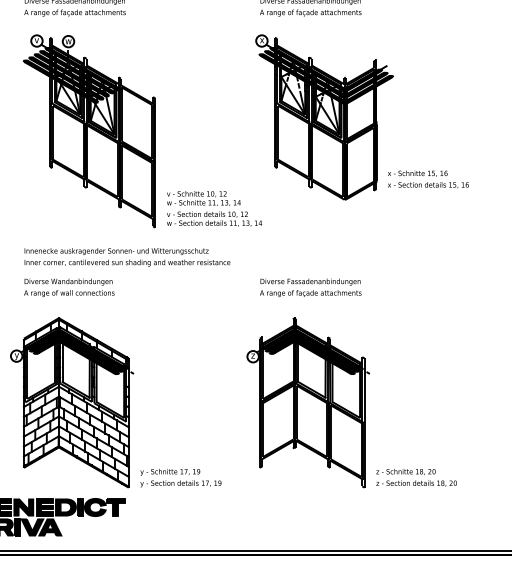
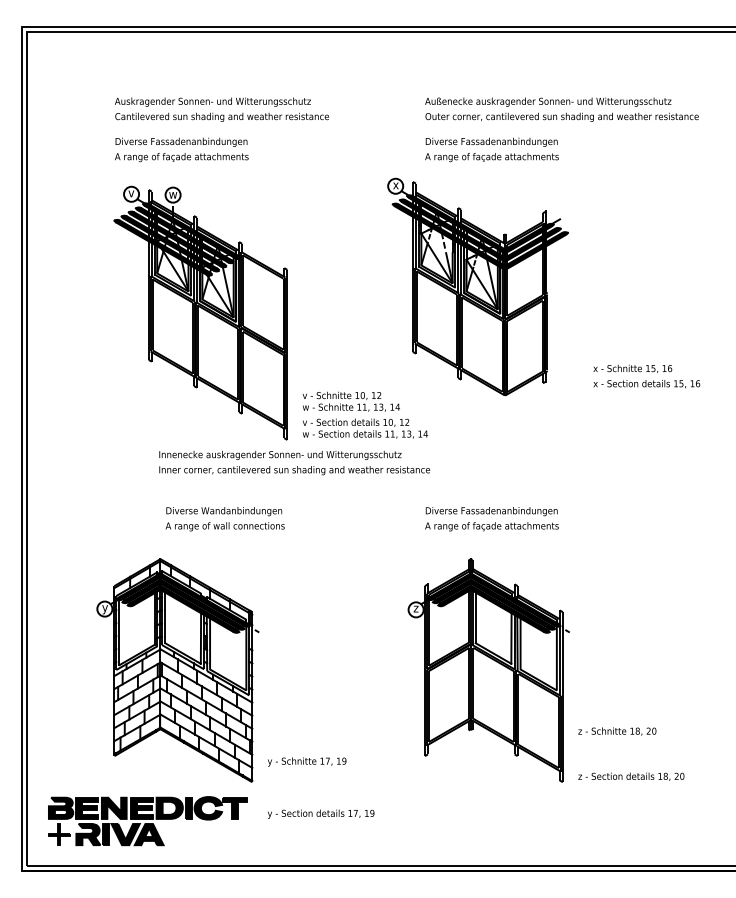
part: (324, 117) -> (477, 286), moved
text: (127, 256) -> (294, 462), moved
text: (68, 288) -> (224, 519), moved
text: (406, 471) -> (617, 731), moved
text: (181, 483) -> (321, 813), moved

